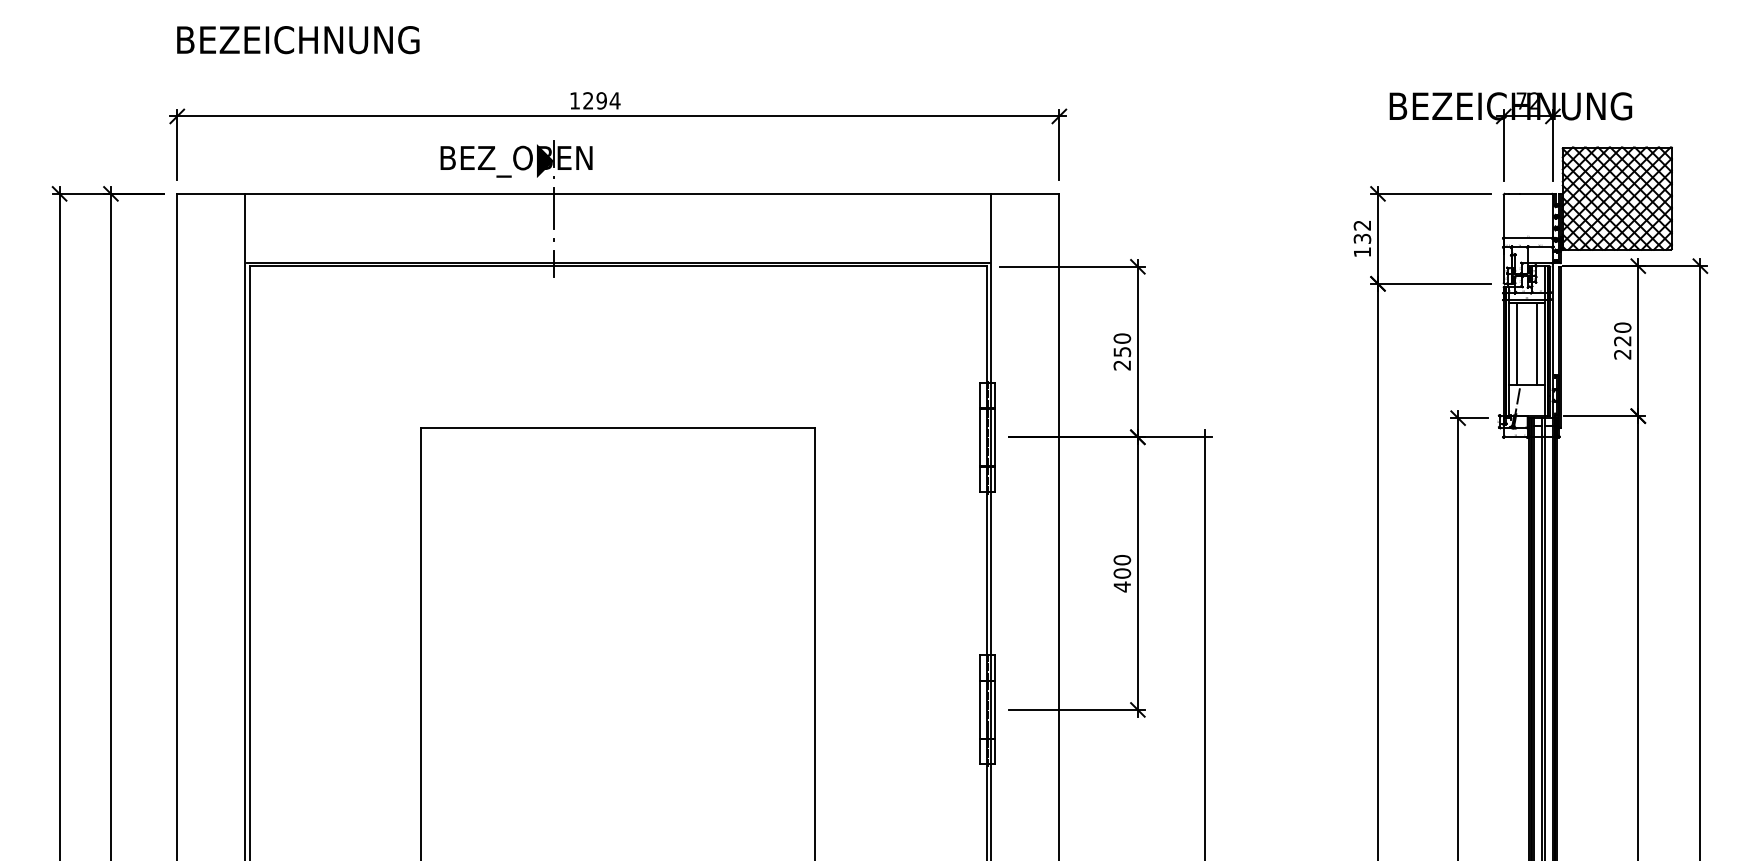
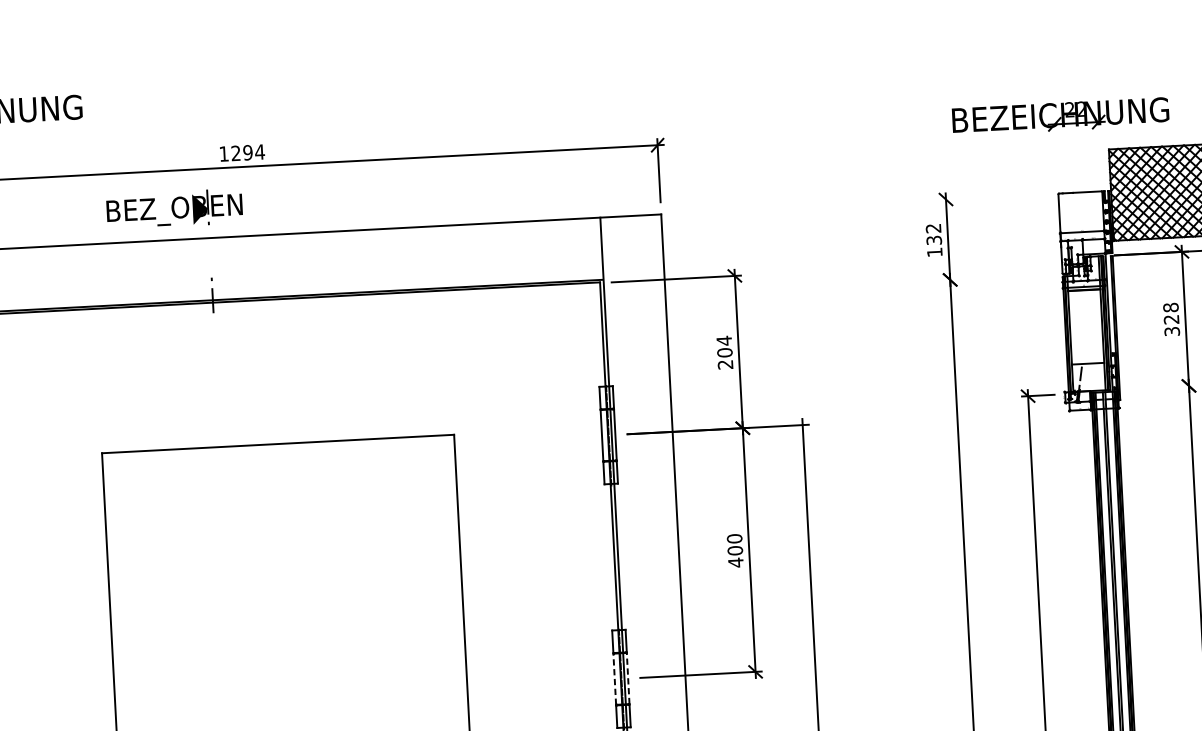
text: (1521, 100) -> (1069, 109), 72 -> 22
line: (1503, 144) -> (1055, 149), removed
line: (1552, 144) -> (1099, 147), removed
line: (1430, 193) -> (992, 196), removed
line: (553, 208) -> (209, 251), removed
line: (1430, 283) -> (997, 277), removed
text: (1622, 340) -> (1171, 319), 220 -> 328
line: (1516, 344) -> (1076, 327), removed
line: (1537, 344) -> (1095, 326), removed
text: (1122, 345) -> (724, 346), 250 -> 204
line: (1604, 416) -> (1158, 387), removed
line: (980, 709) -> (614, 678), solid -> dashed
line: (995, 709) -> (628, 678), solid -> dashed

